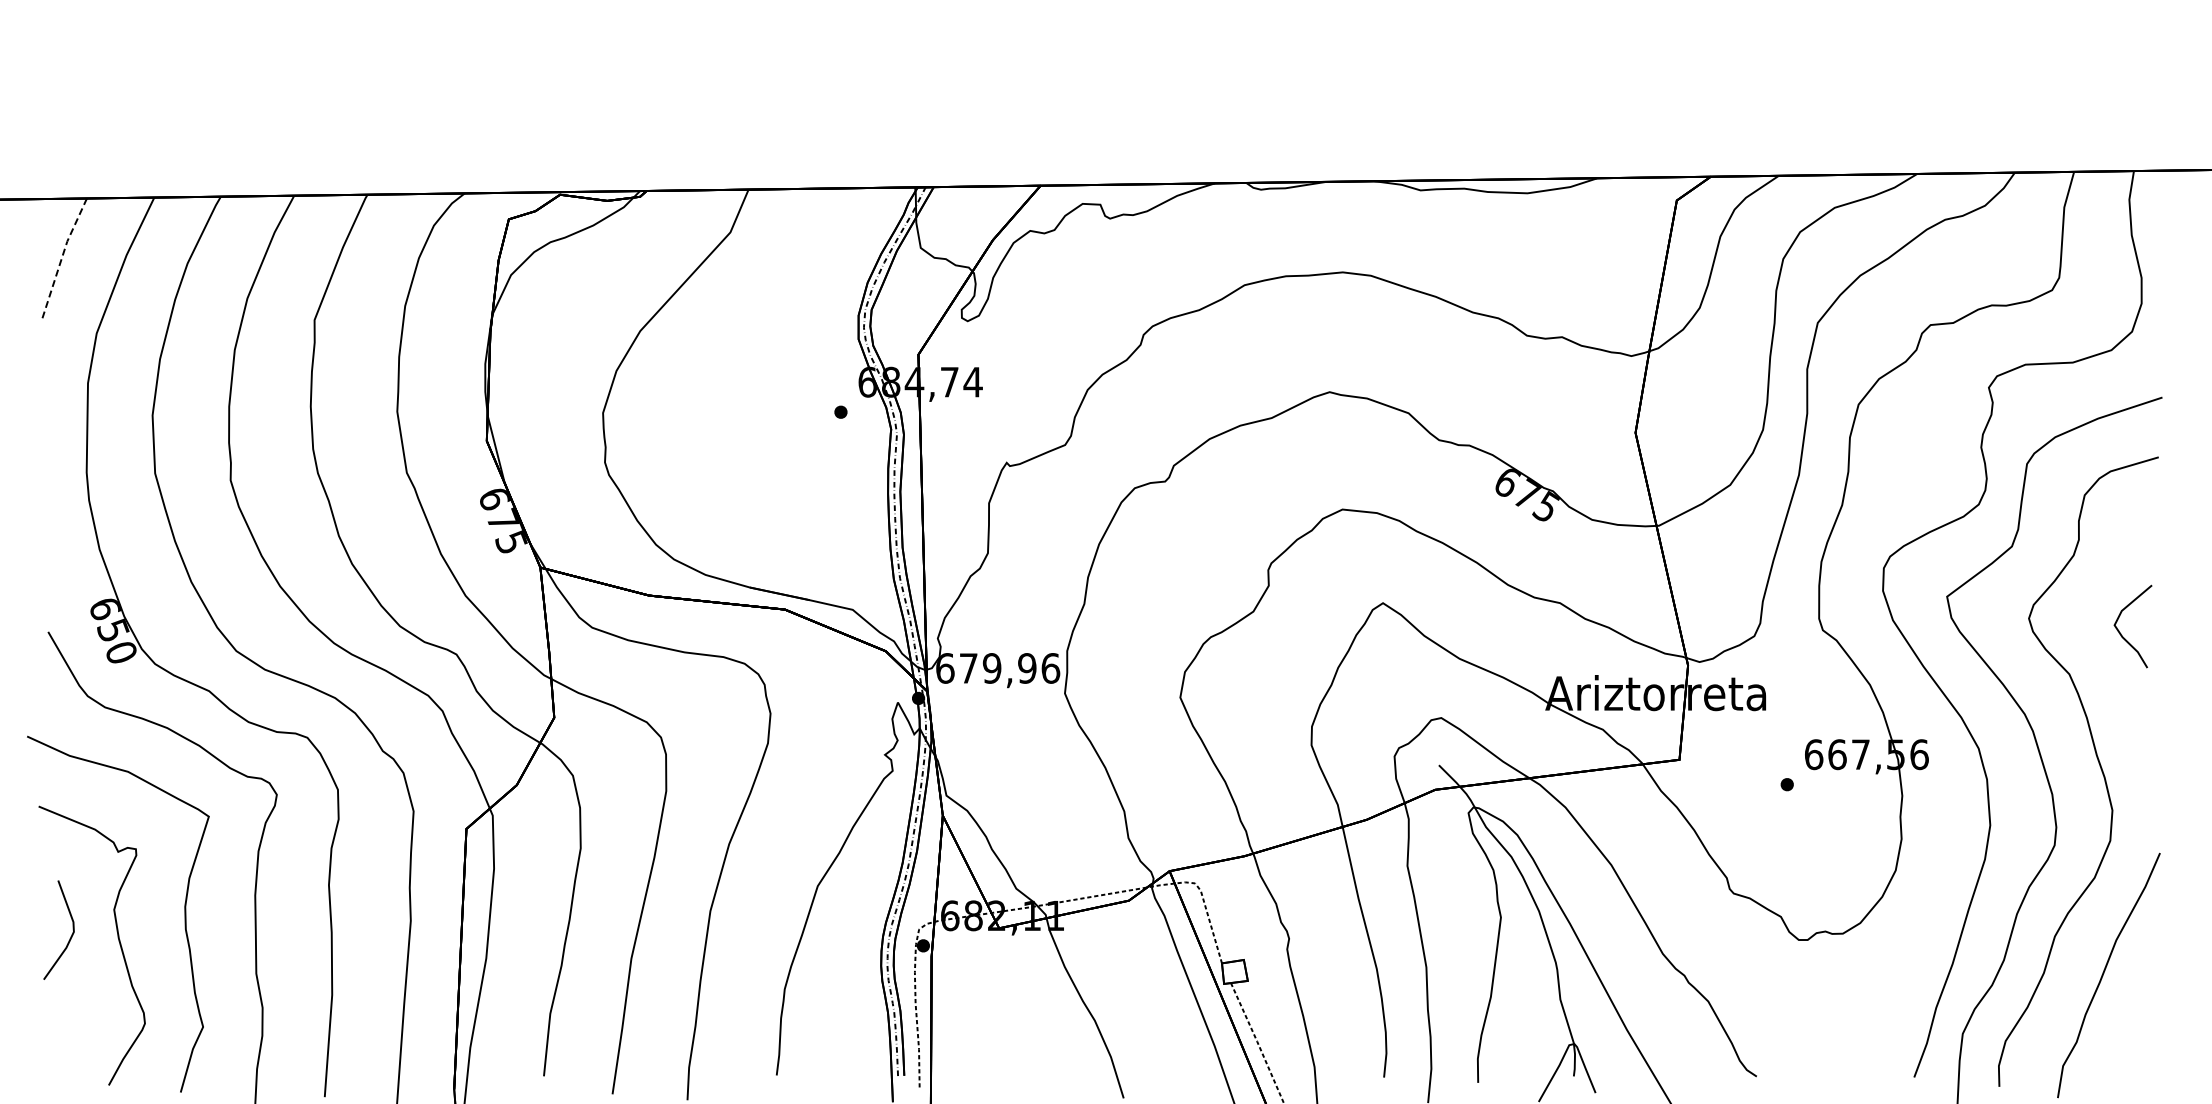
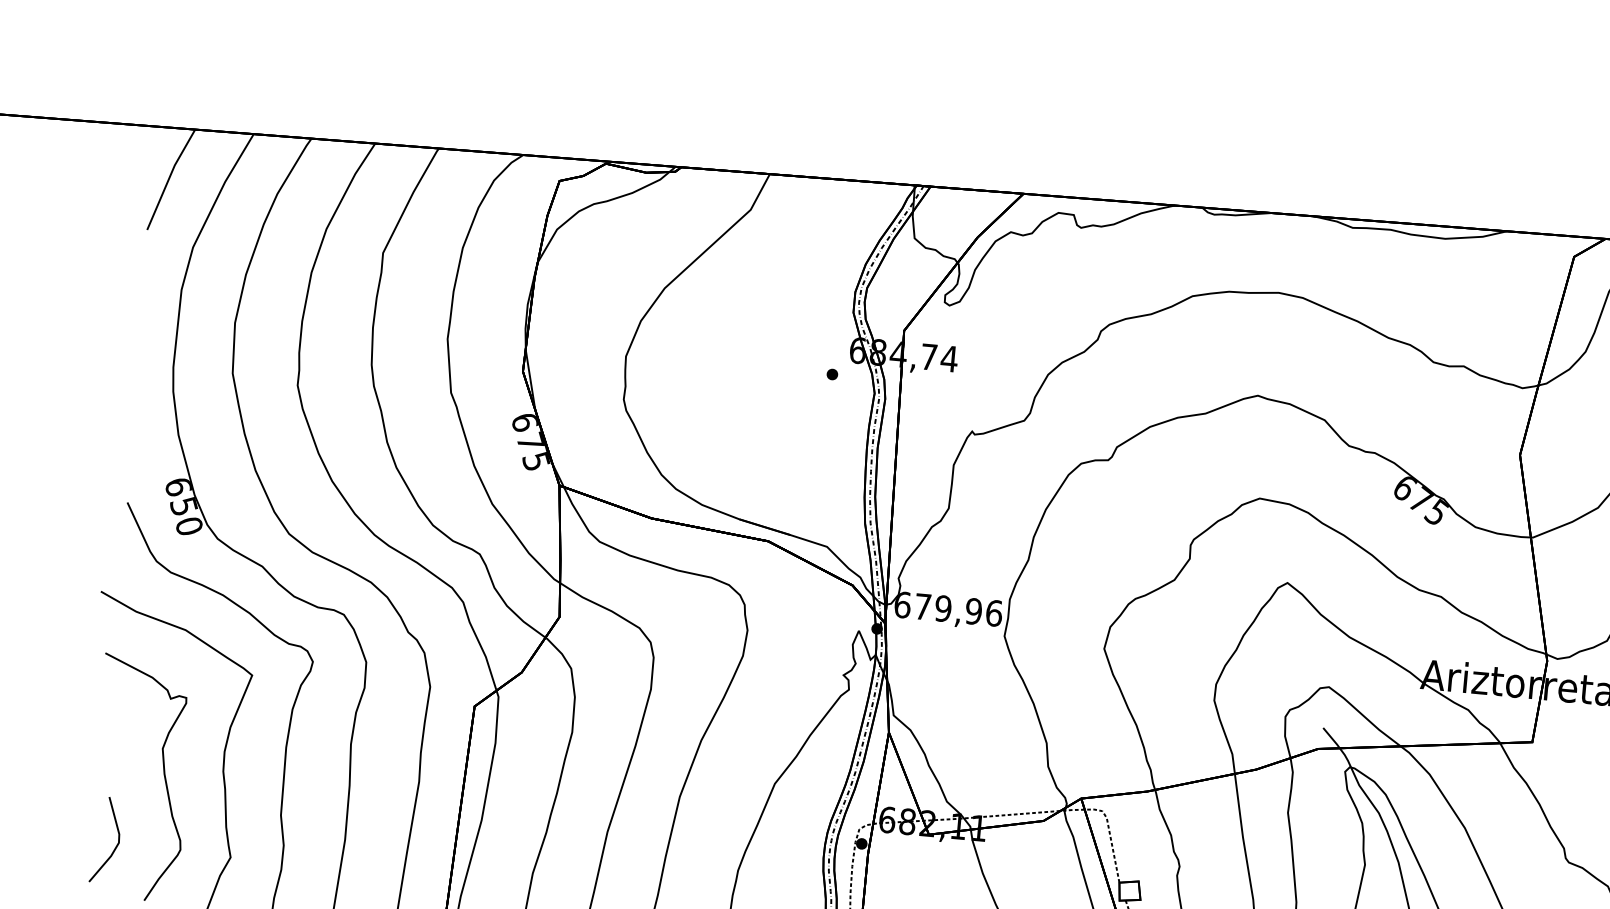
line: (62, 256) -> (169, 177), dashed -> solid
line: (70, 936) -> (115, 846), moved

